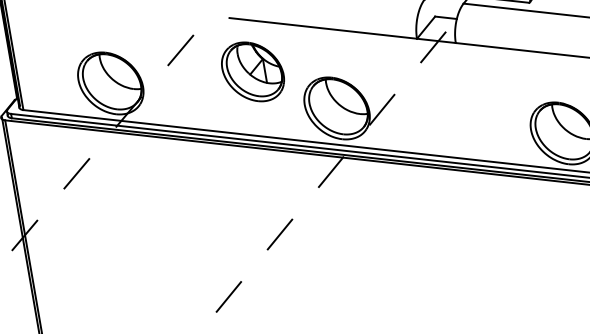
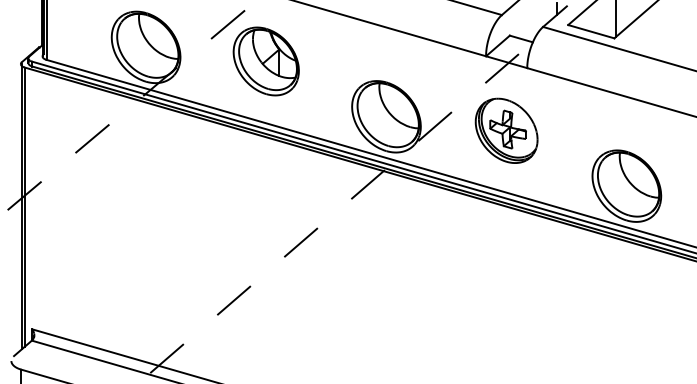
part: (252, 72) -> (265, 61), moved
part: (446, 102) -> (506, 130), added

